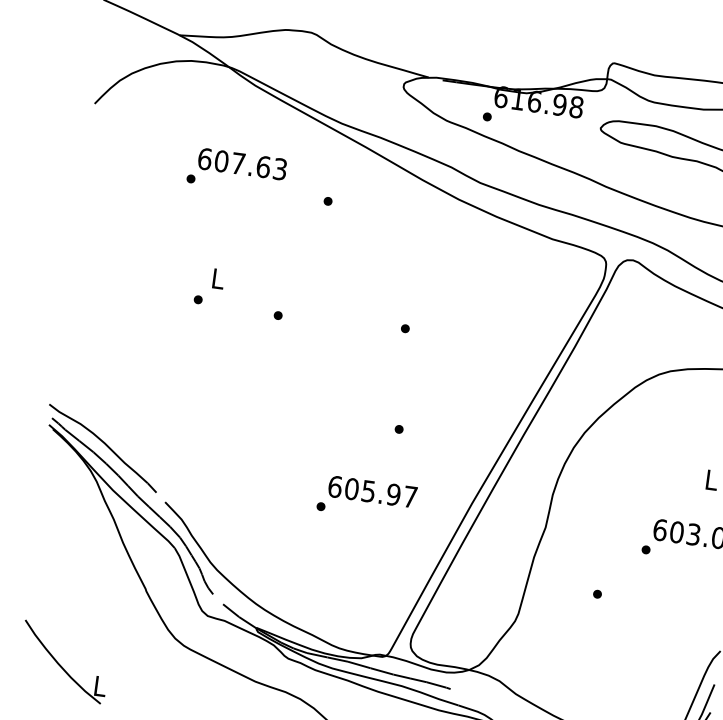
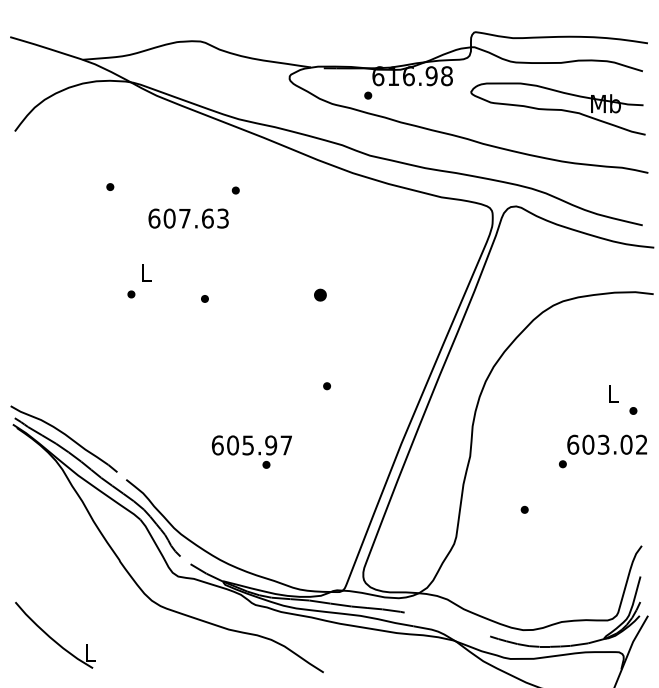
text: (242, 164) -> (188, 218), moved
part: (405, 328) -> (320, 295), size x1.6
text: (372, 491) -> (251, 445), moved

